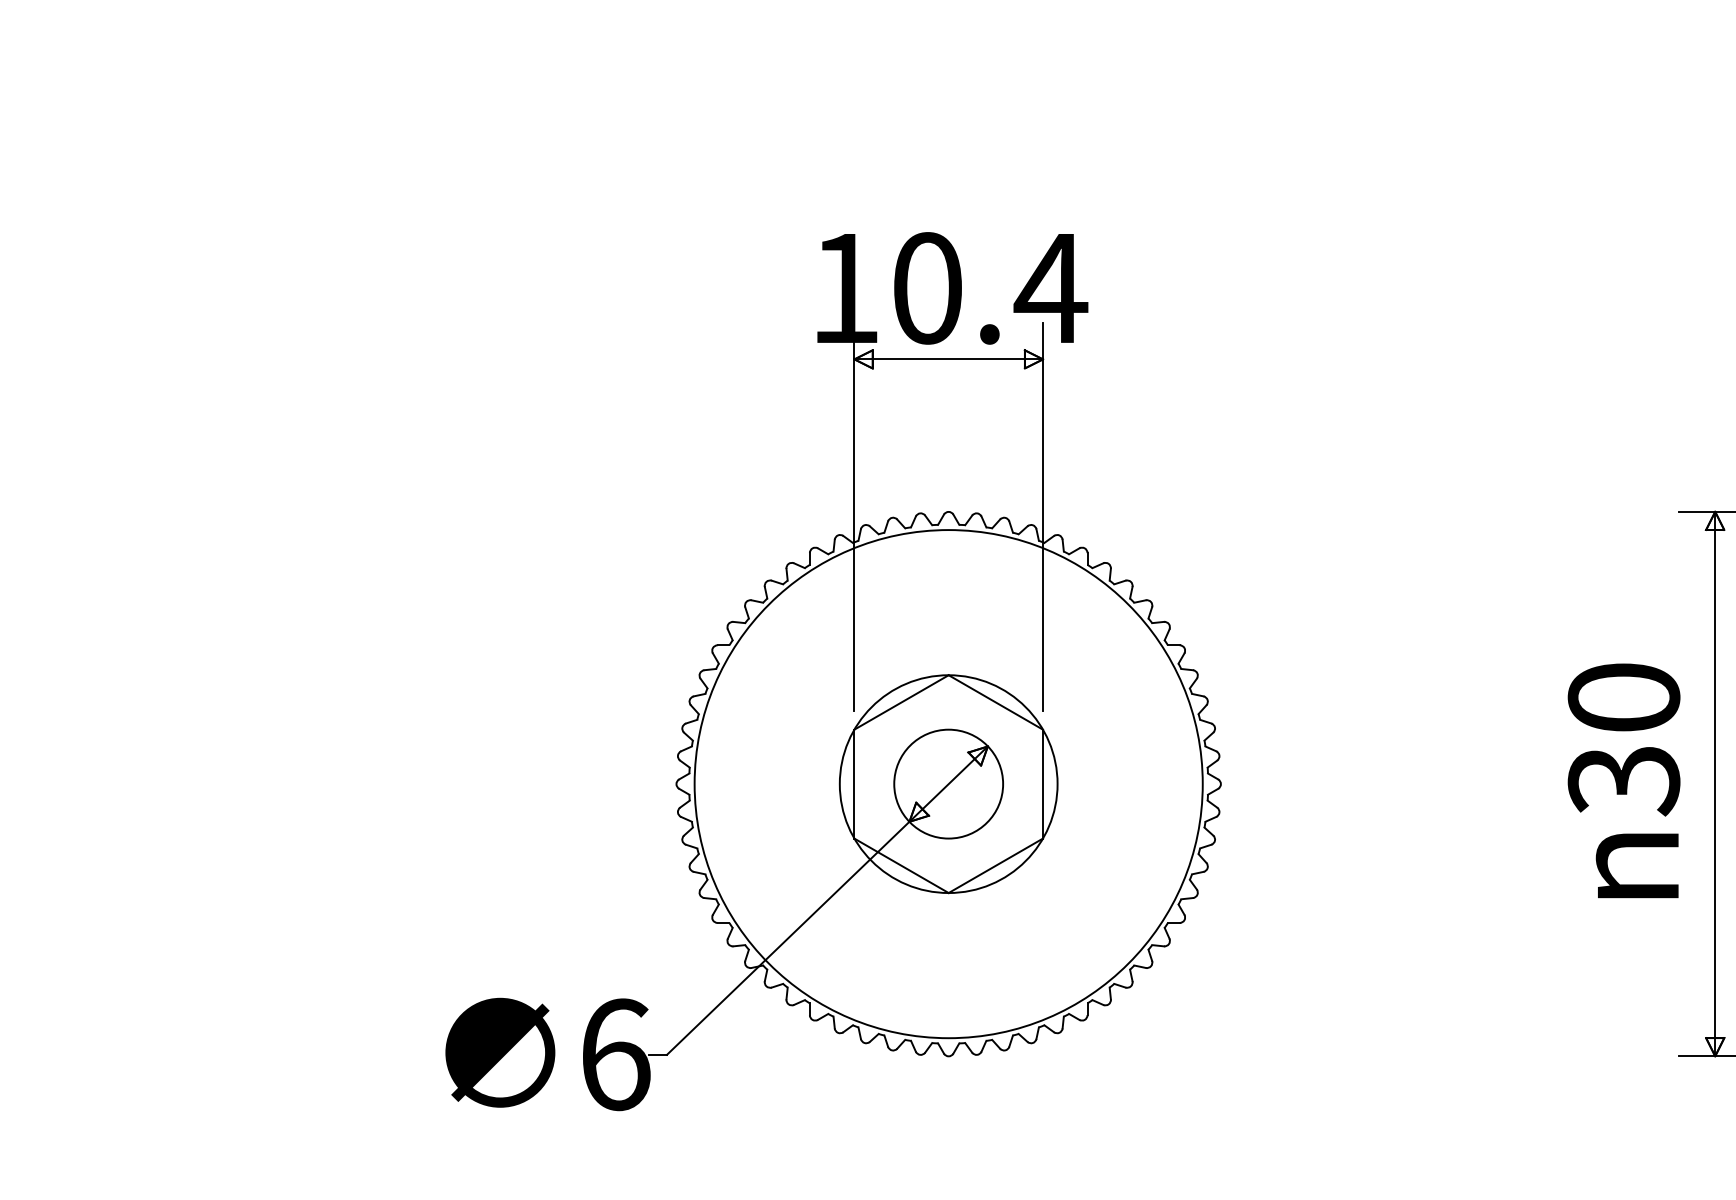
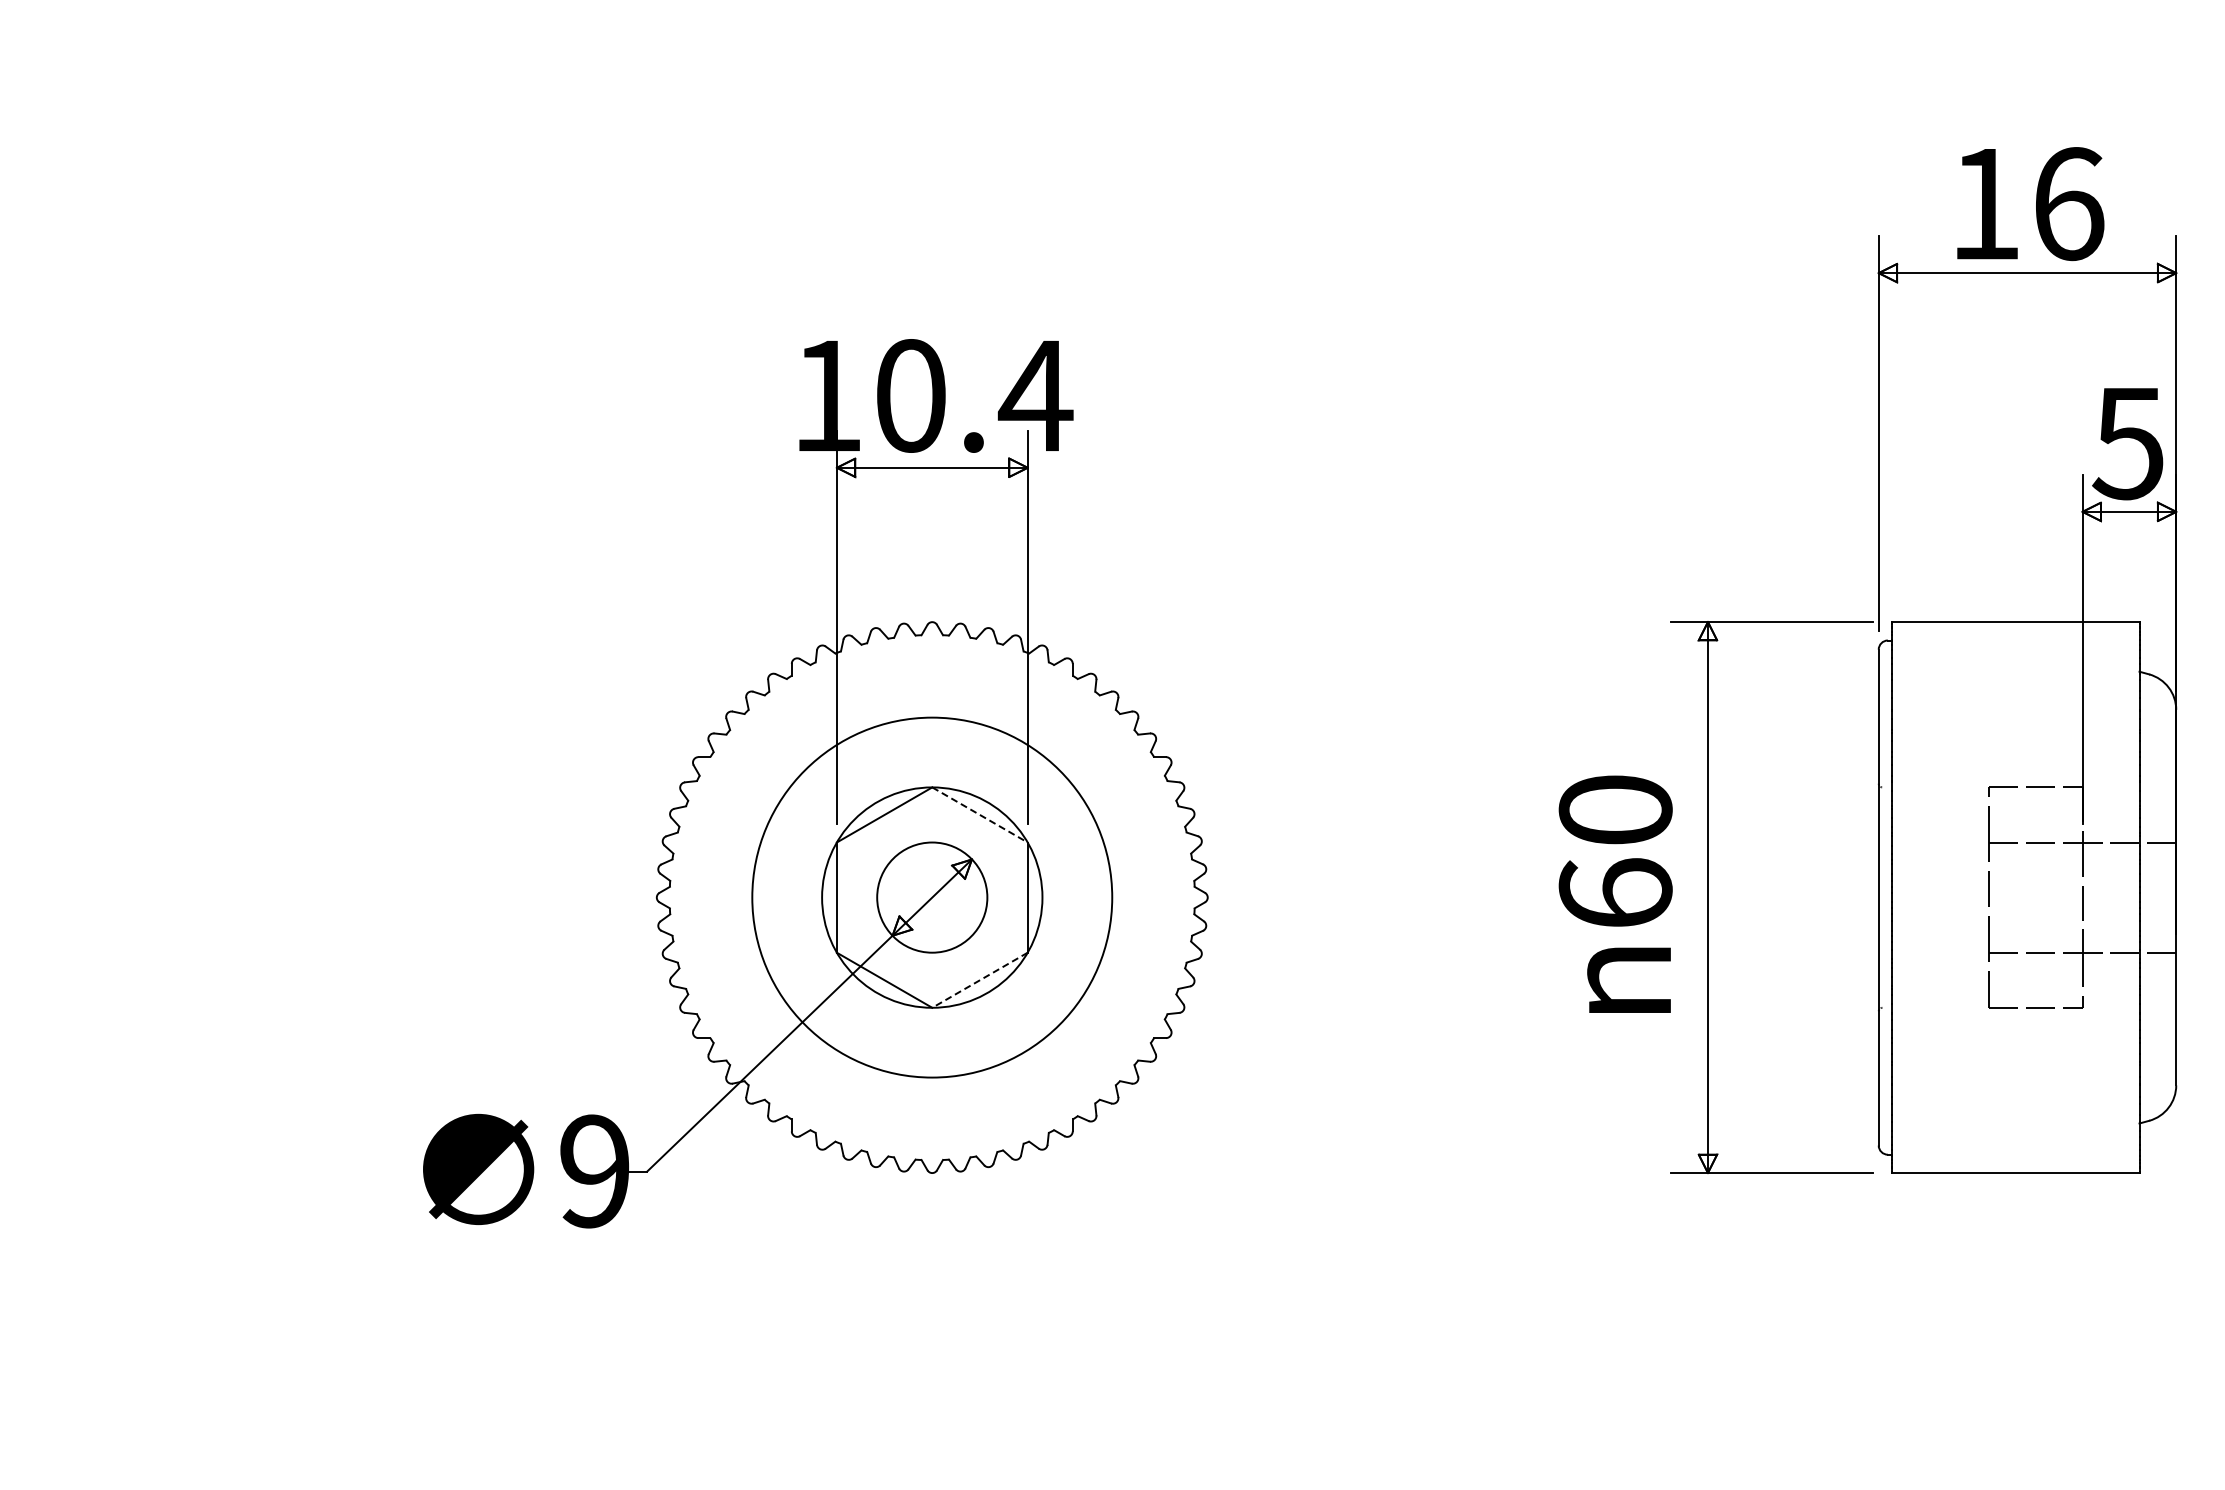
line: (996, 702) -> (980, 815), solid -> dashed
text: (1623, 781) -> (1615, 894), 30 -> 60
circle: (948, 784) -> (932, 897), size x0.7
line: (995, 866) -> (979, 980), solid -> dashed
text: (615, 1054) -> (595, 1171), 6 -> 9

